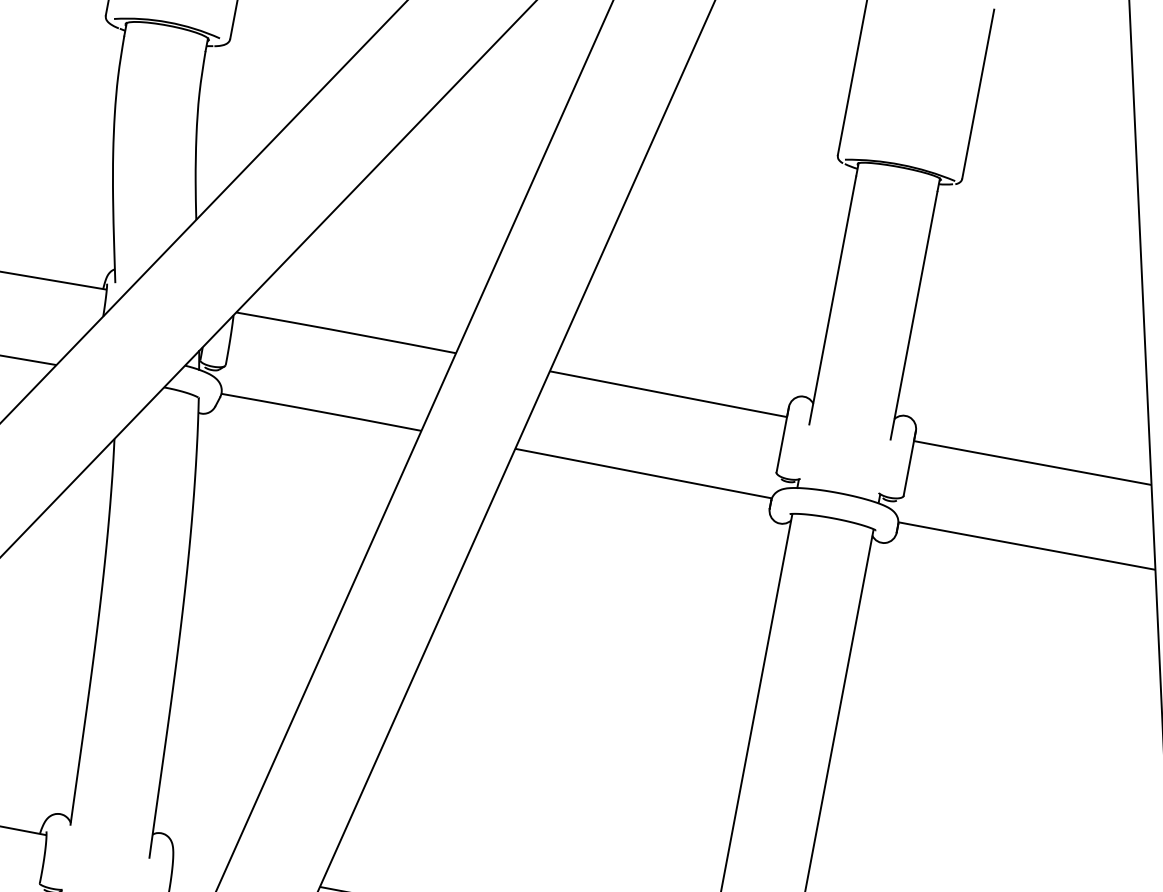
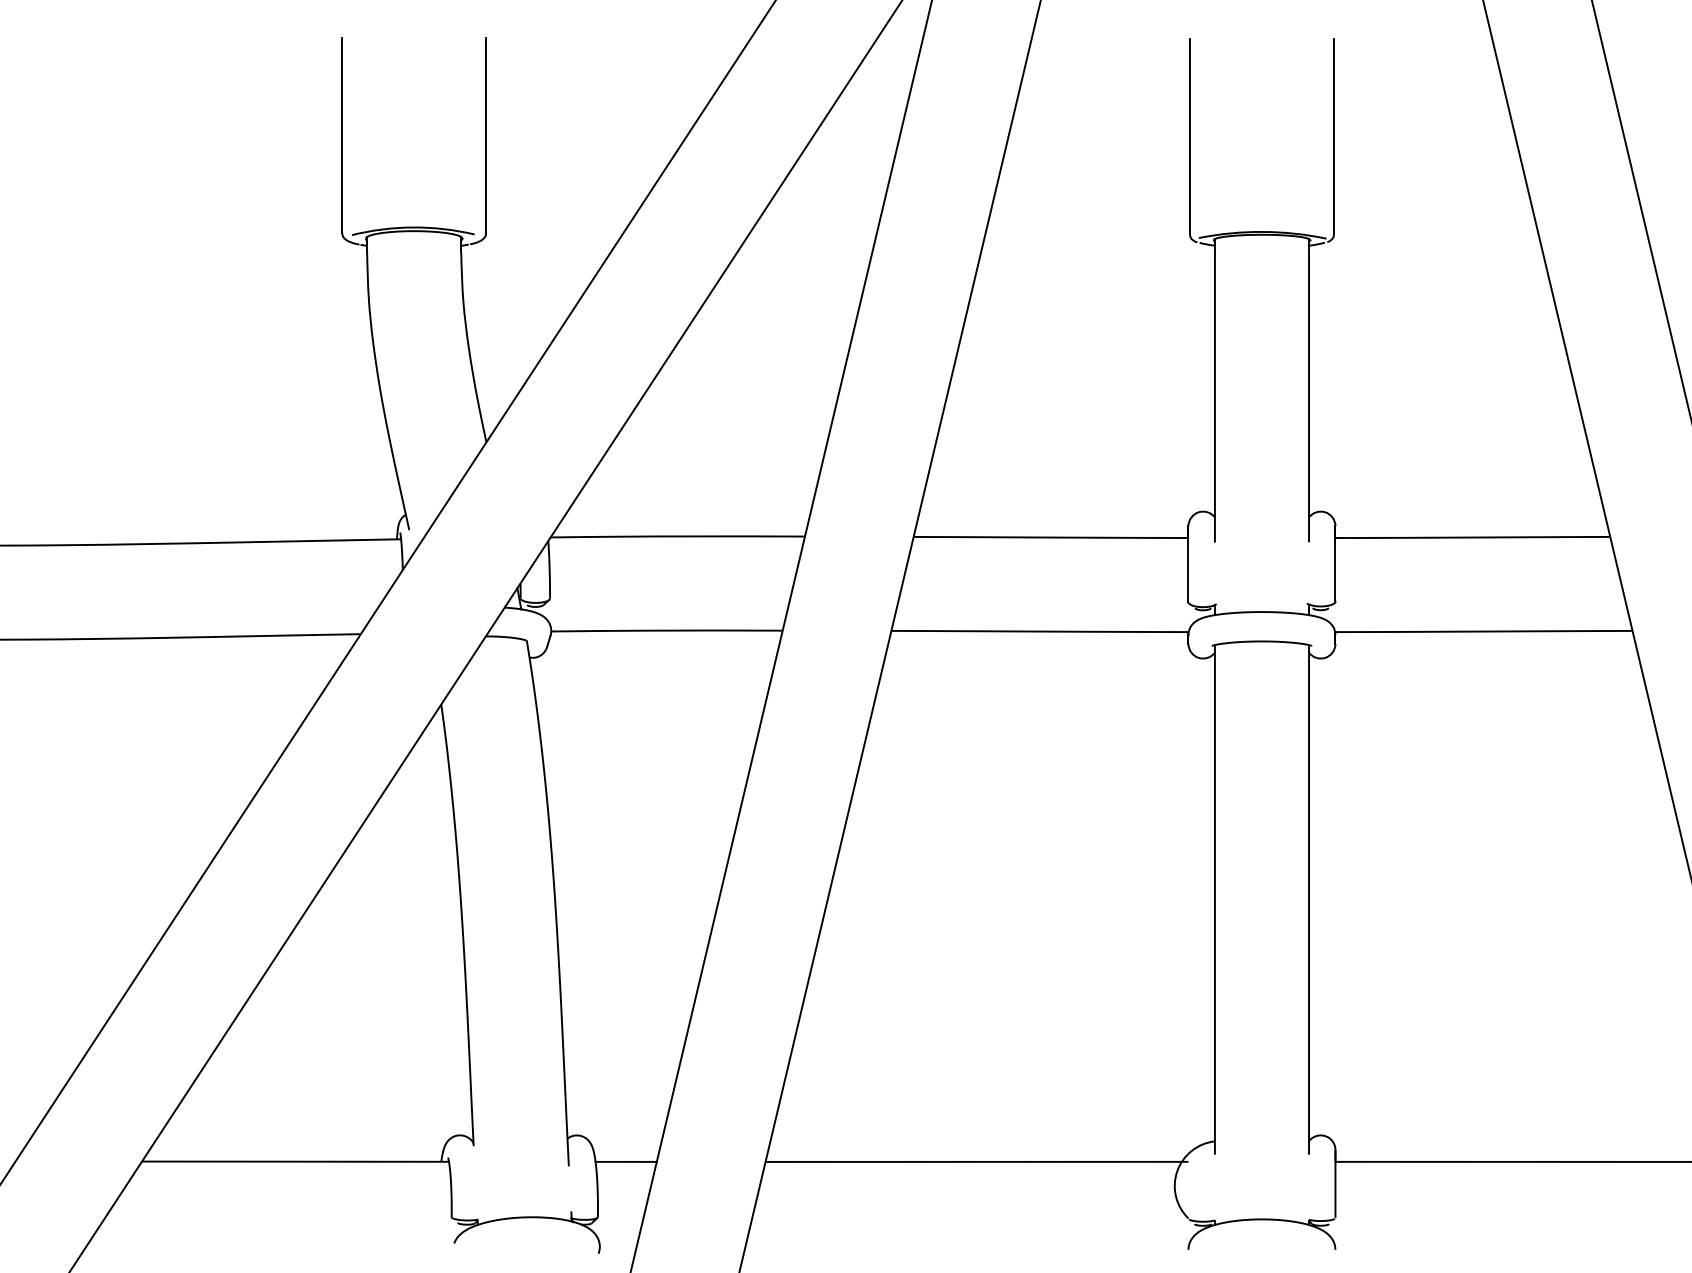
line: (199, 863) -> (625, 1161), added

